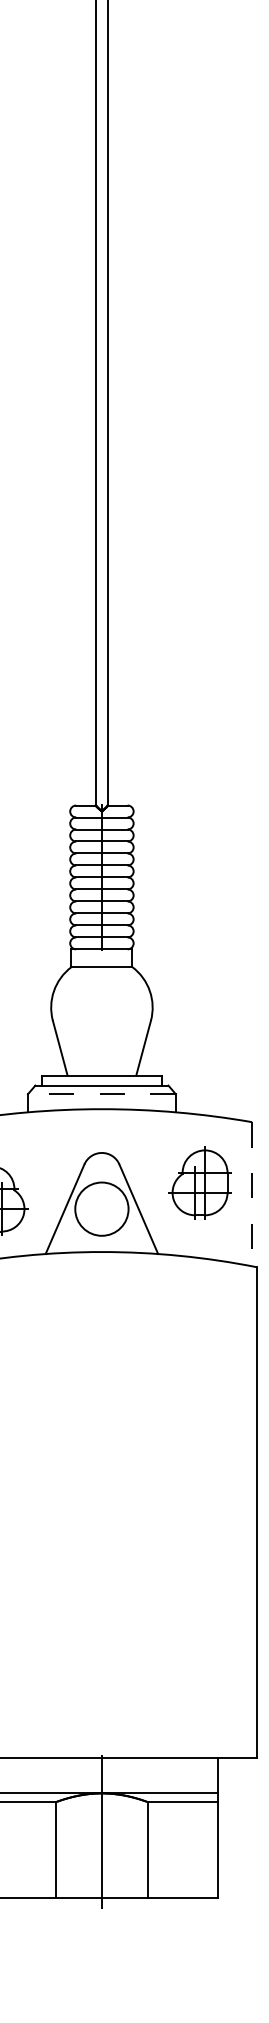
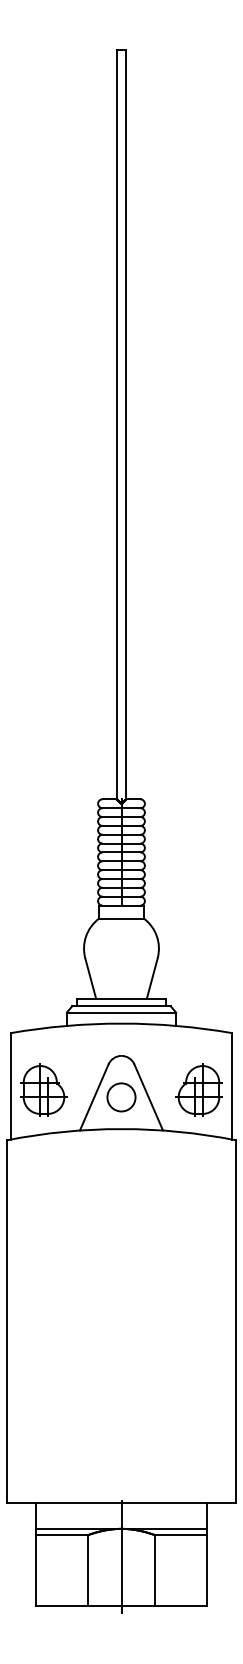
line: (101, 1094) -> (121, 1012), dashed -> solid
part: (199, 1182) -> (198, 1089), moved
line: (252, 1194) -> (232, 1086), dashed -> solid
circle: (101, 1209) -> (121, 1097), size x0.71

